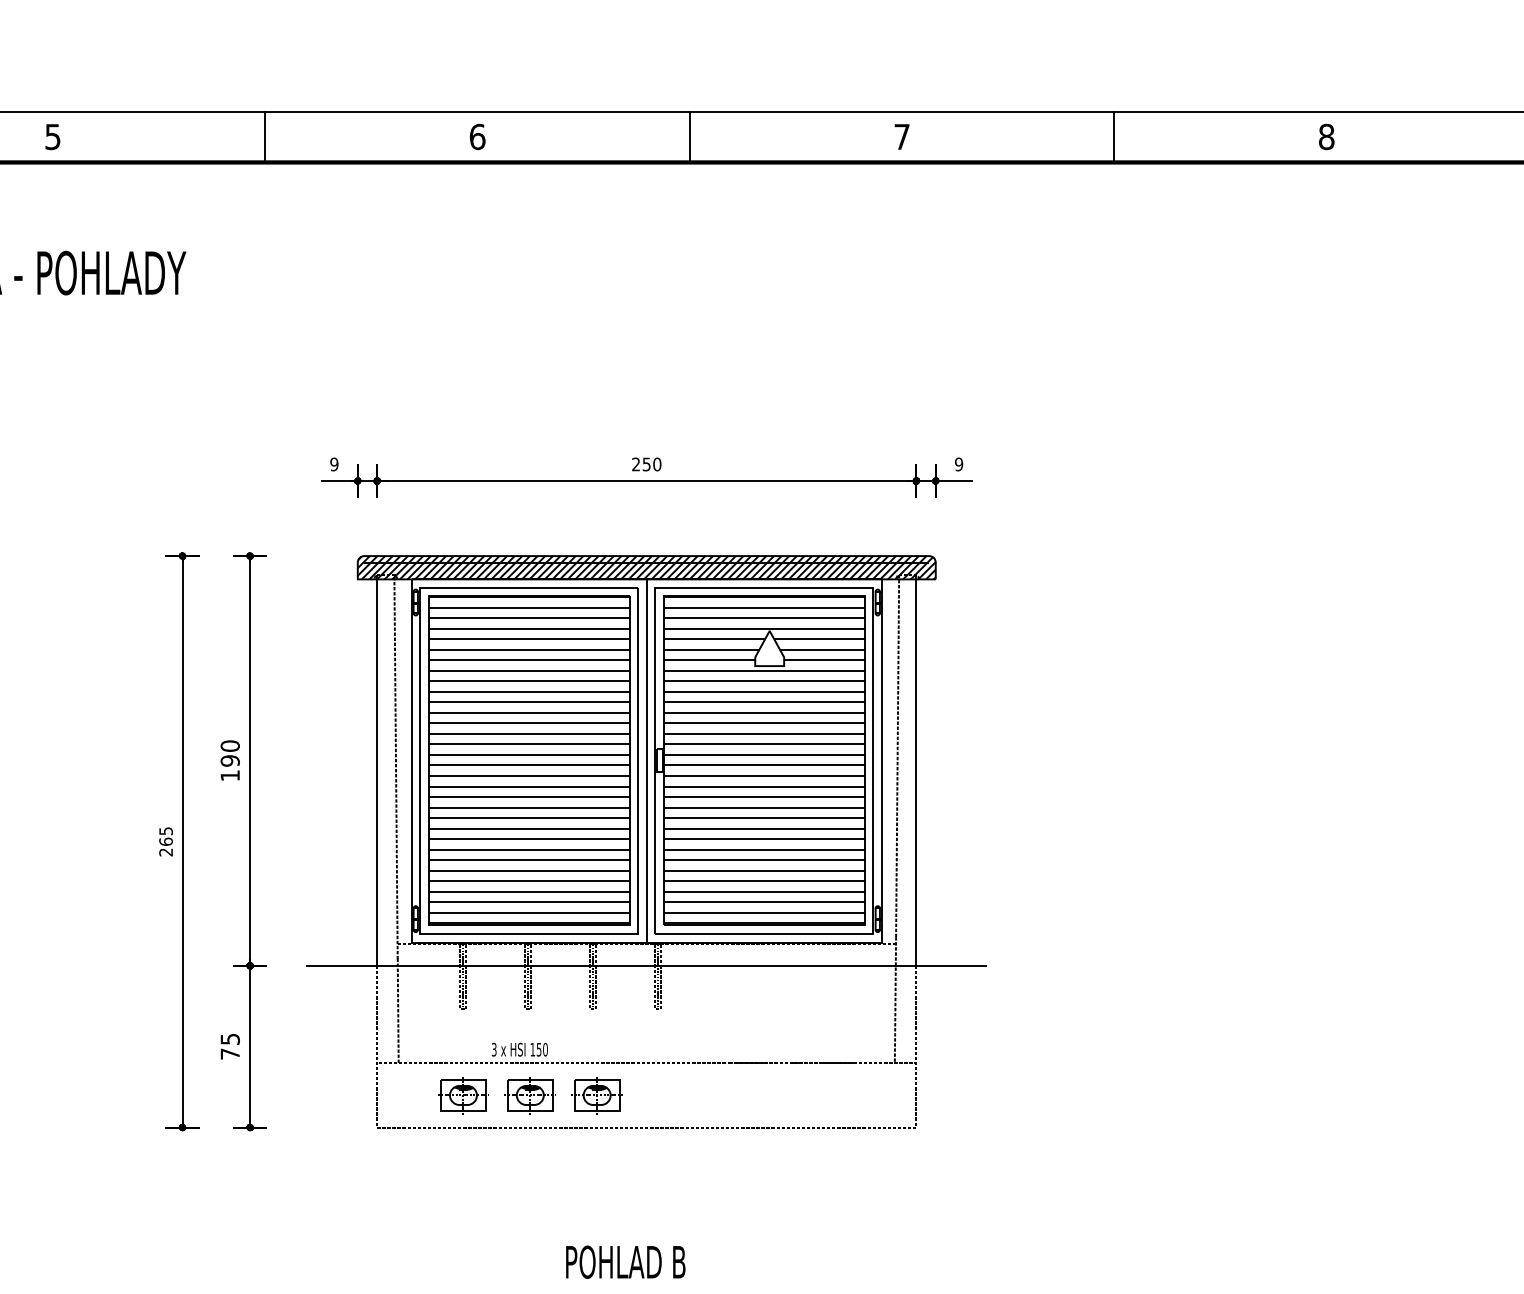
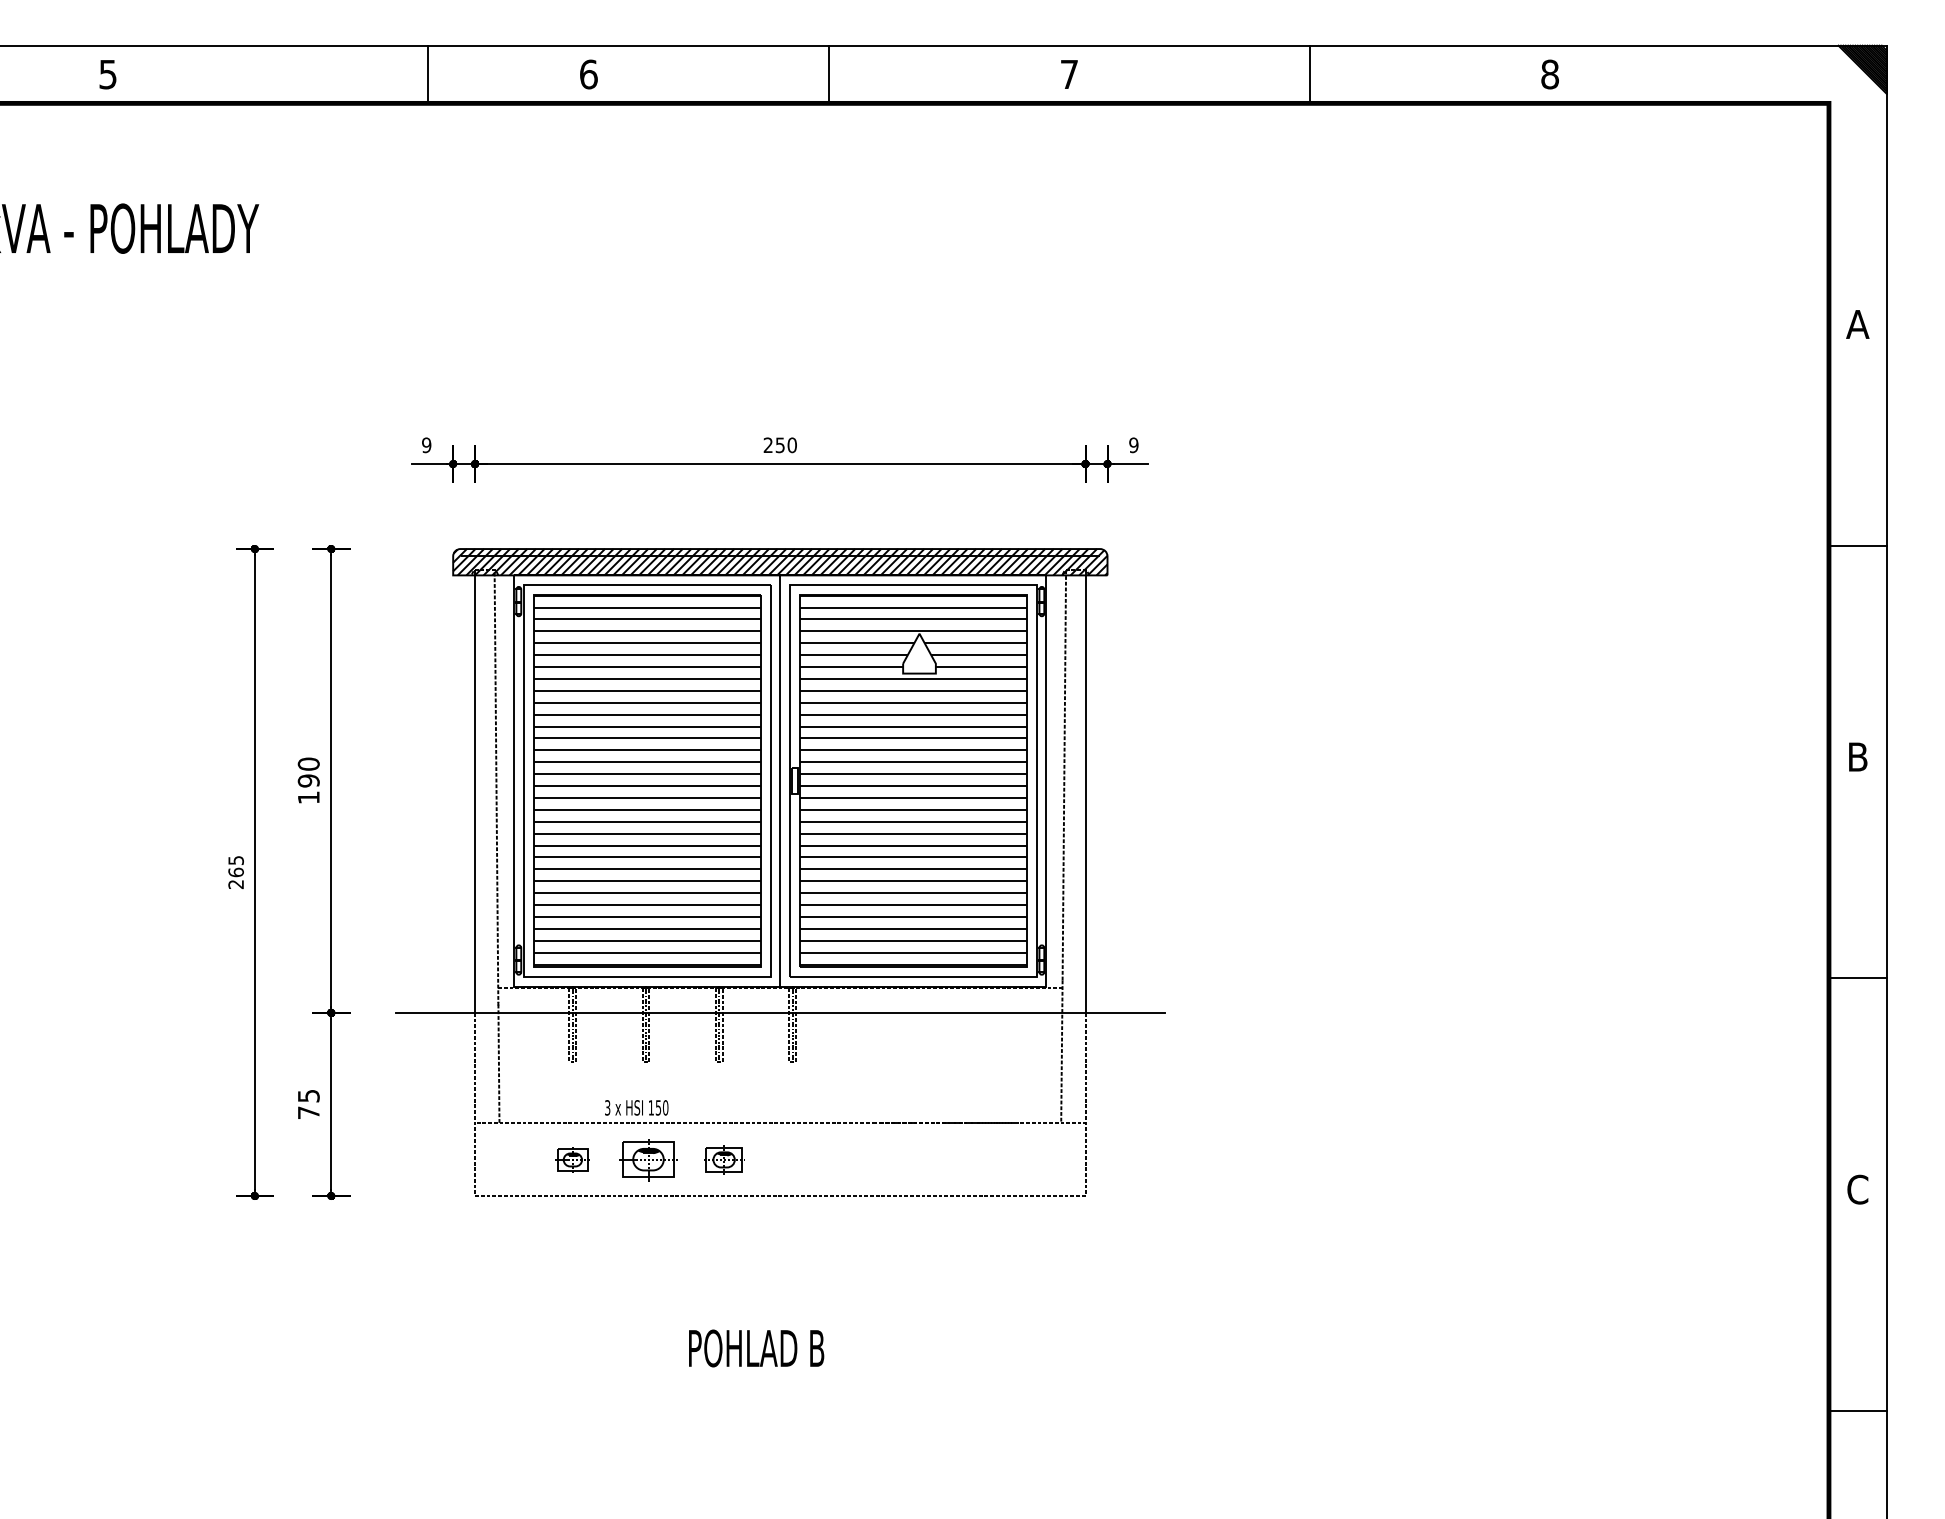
line: (265, 136) -> (427, 74), moved
part: (463, 1096) -> (572, 1160), size x0.6
part: (596, 1096) -> (723, 1160), size x0.7

